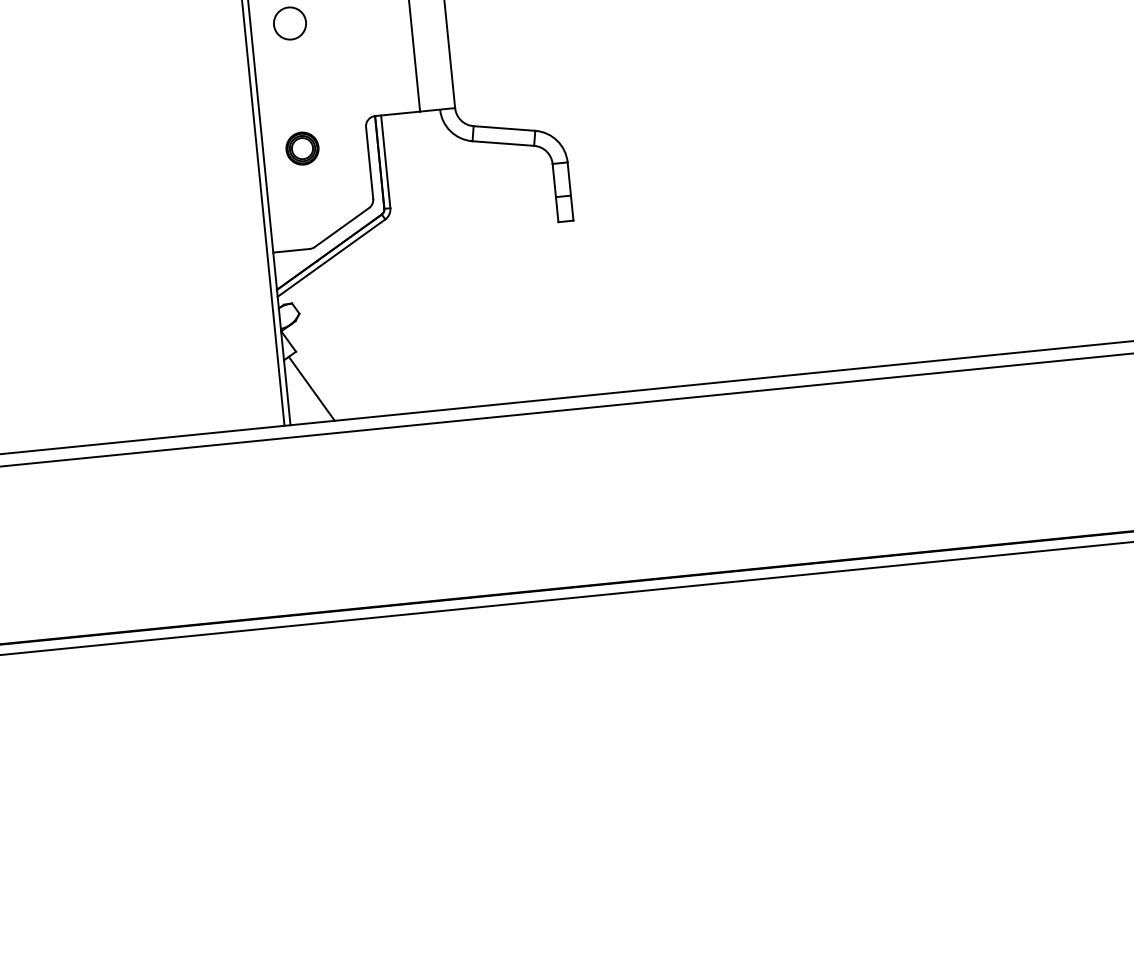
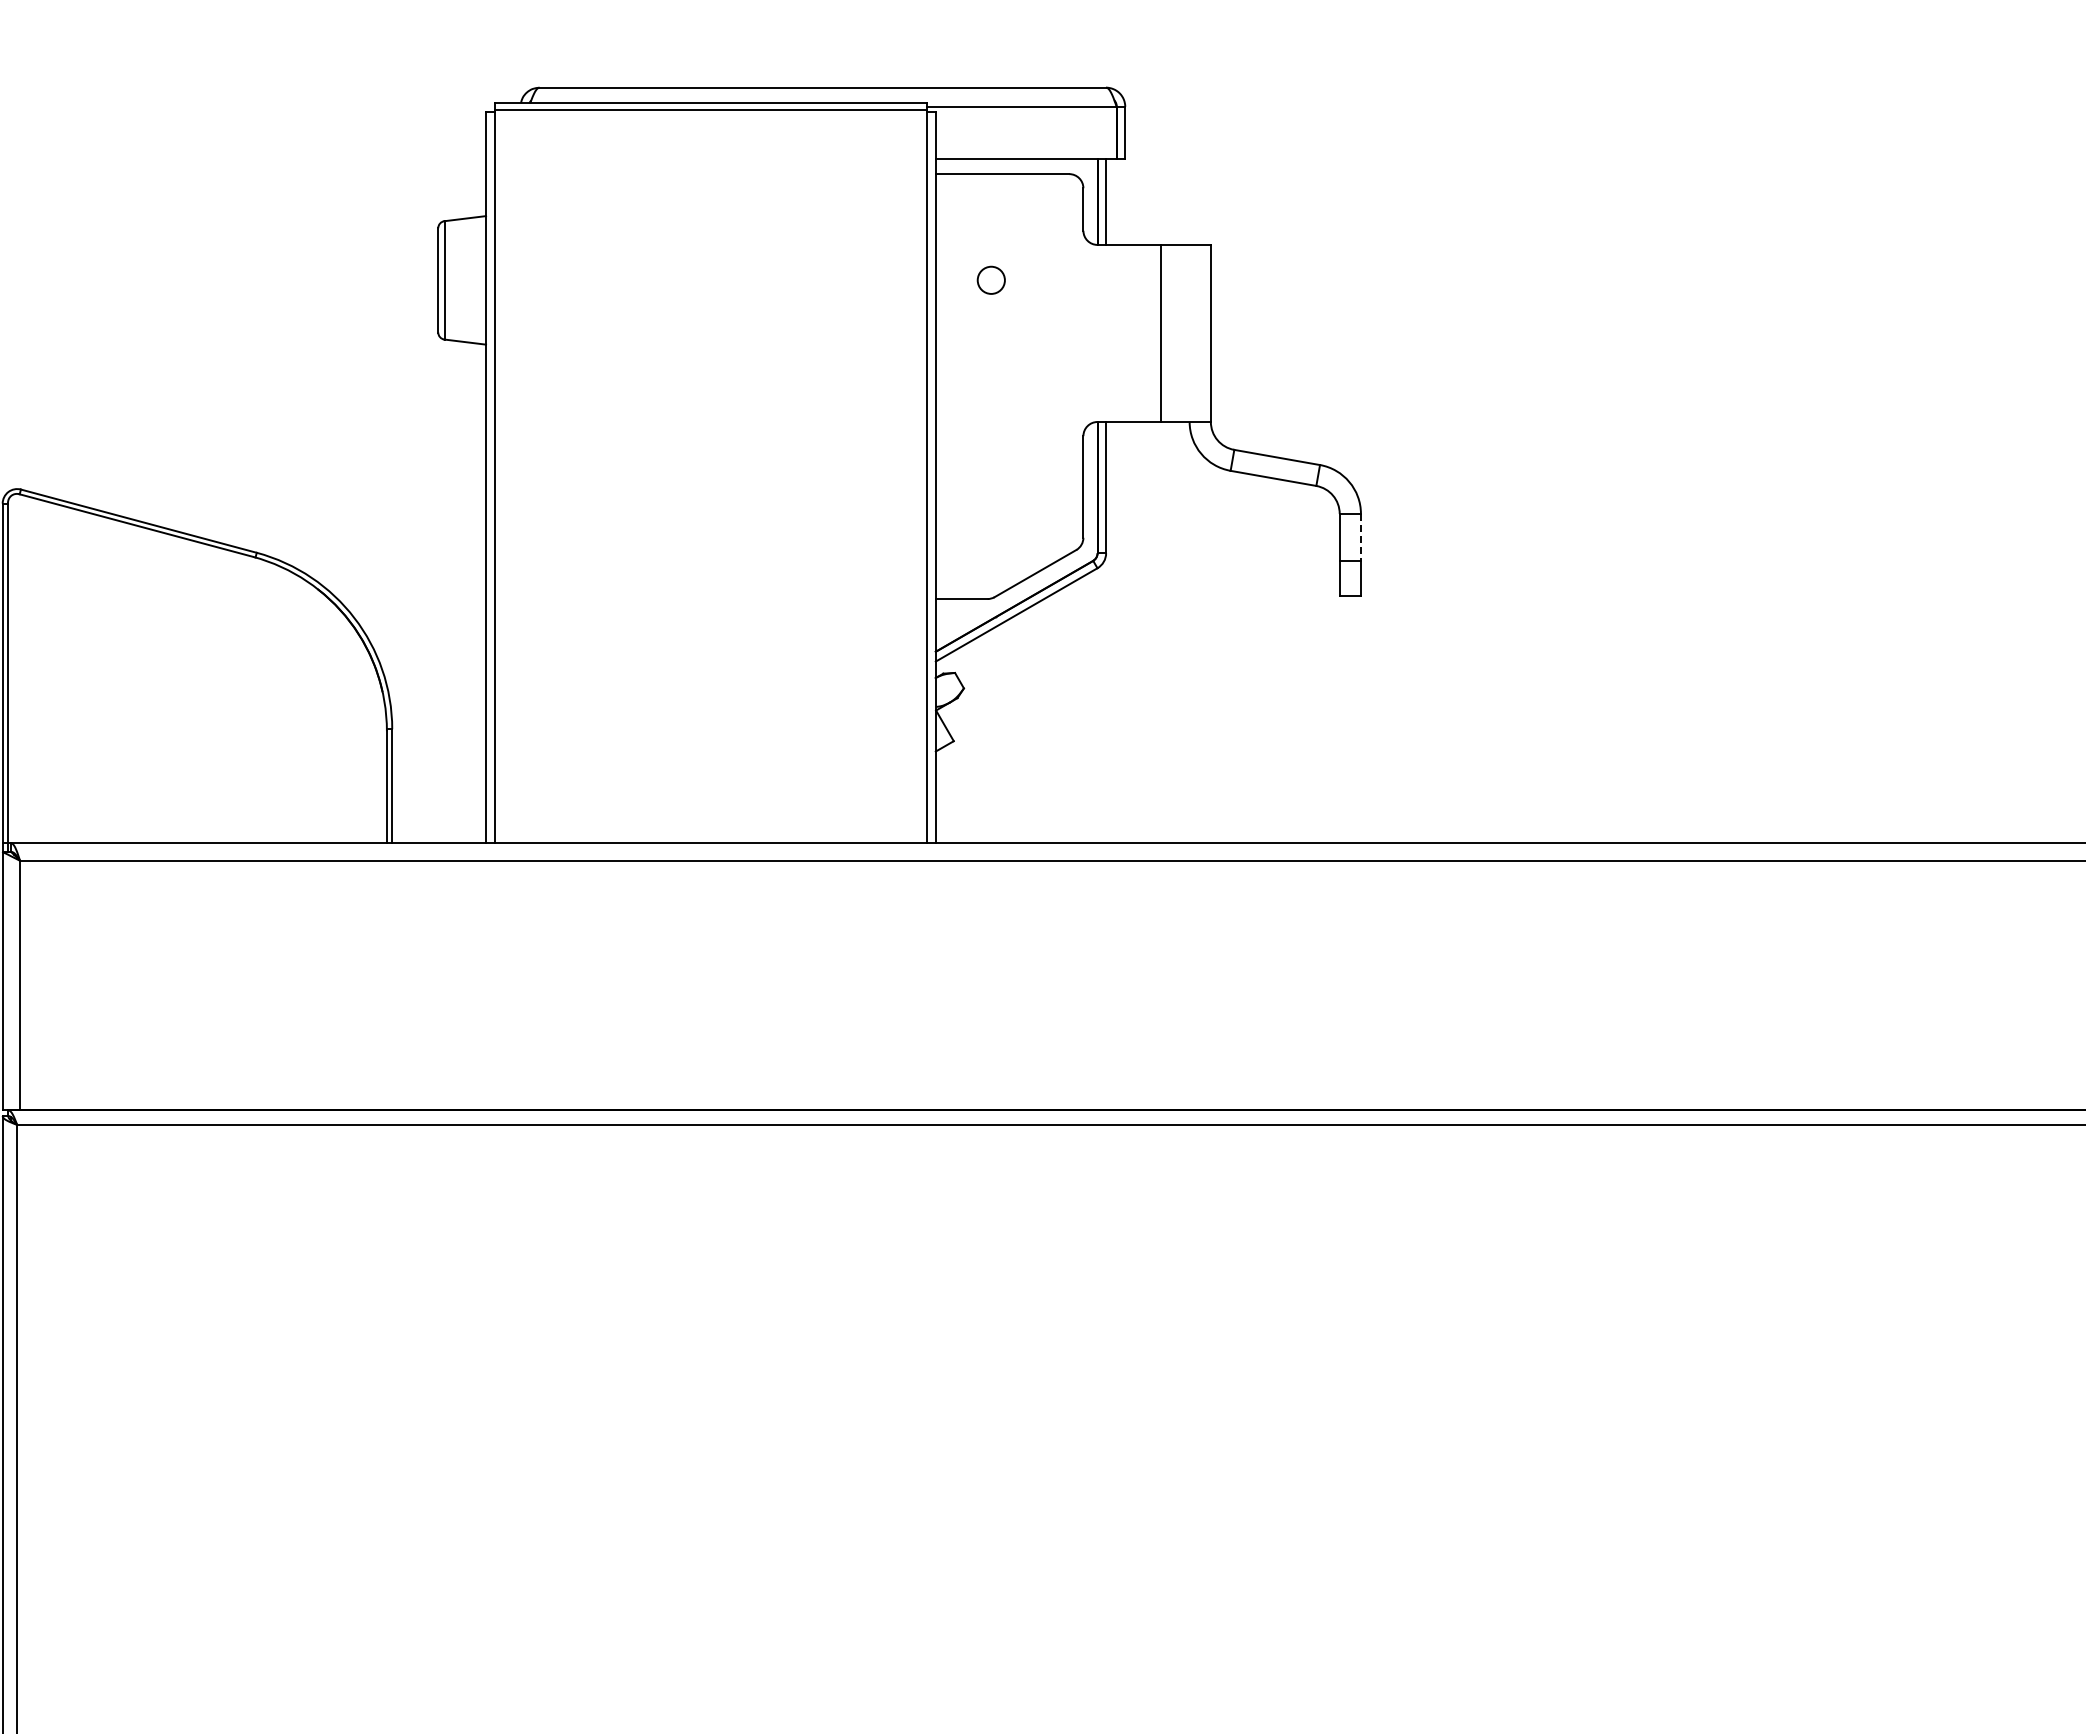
circle: (290, 23) -> (991, 280), size x0.6
part: (301, 148) -> (990, 456), removed
line: (568, 179) -> (1360, 537), solid -> dashed
line: (311, 388) -> (970, 795), removed

